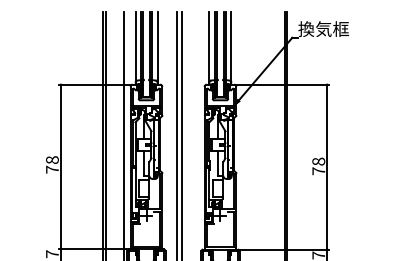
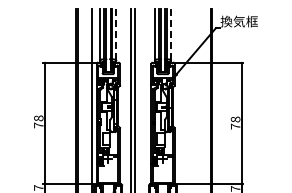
line: (157, 47) -> (116, 35), solid -> dashed
line: (231, 47) -> (171, 35), solid -> dashed

